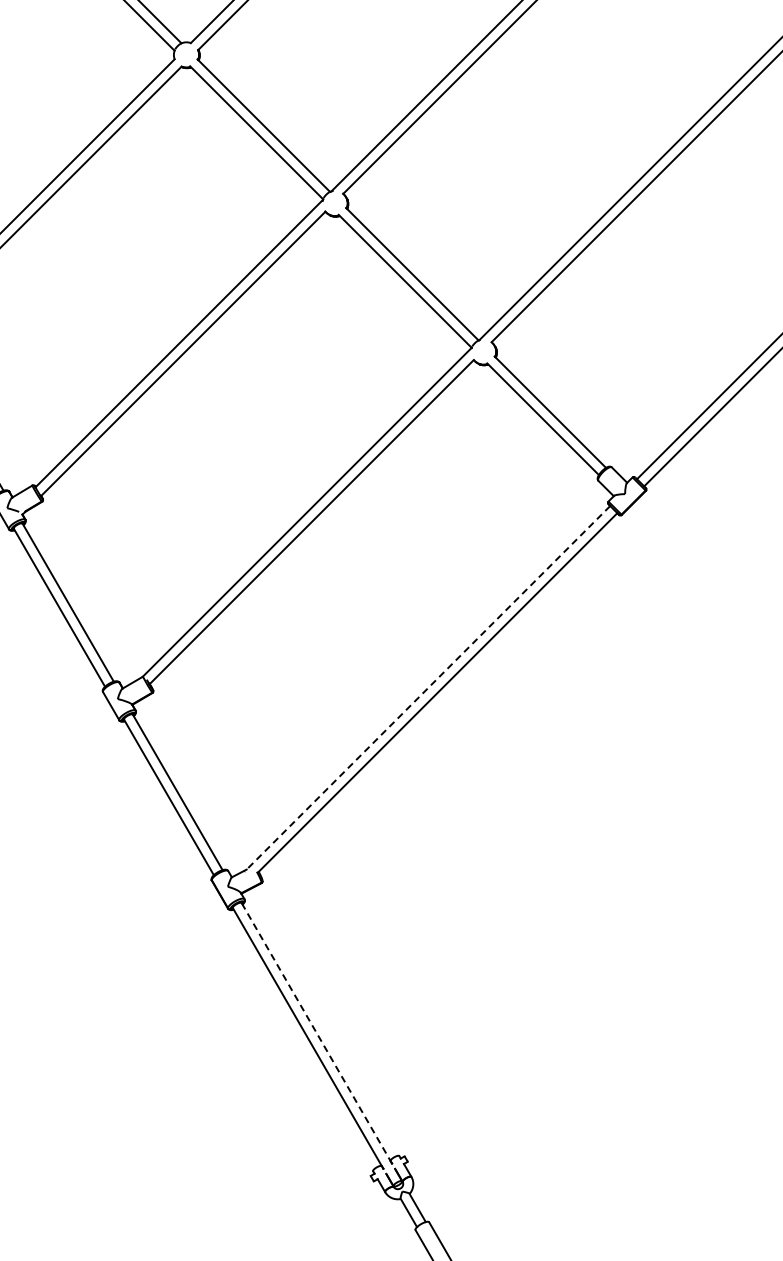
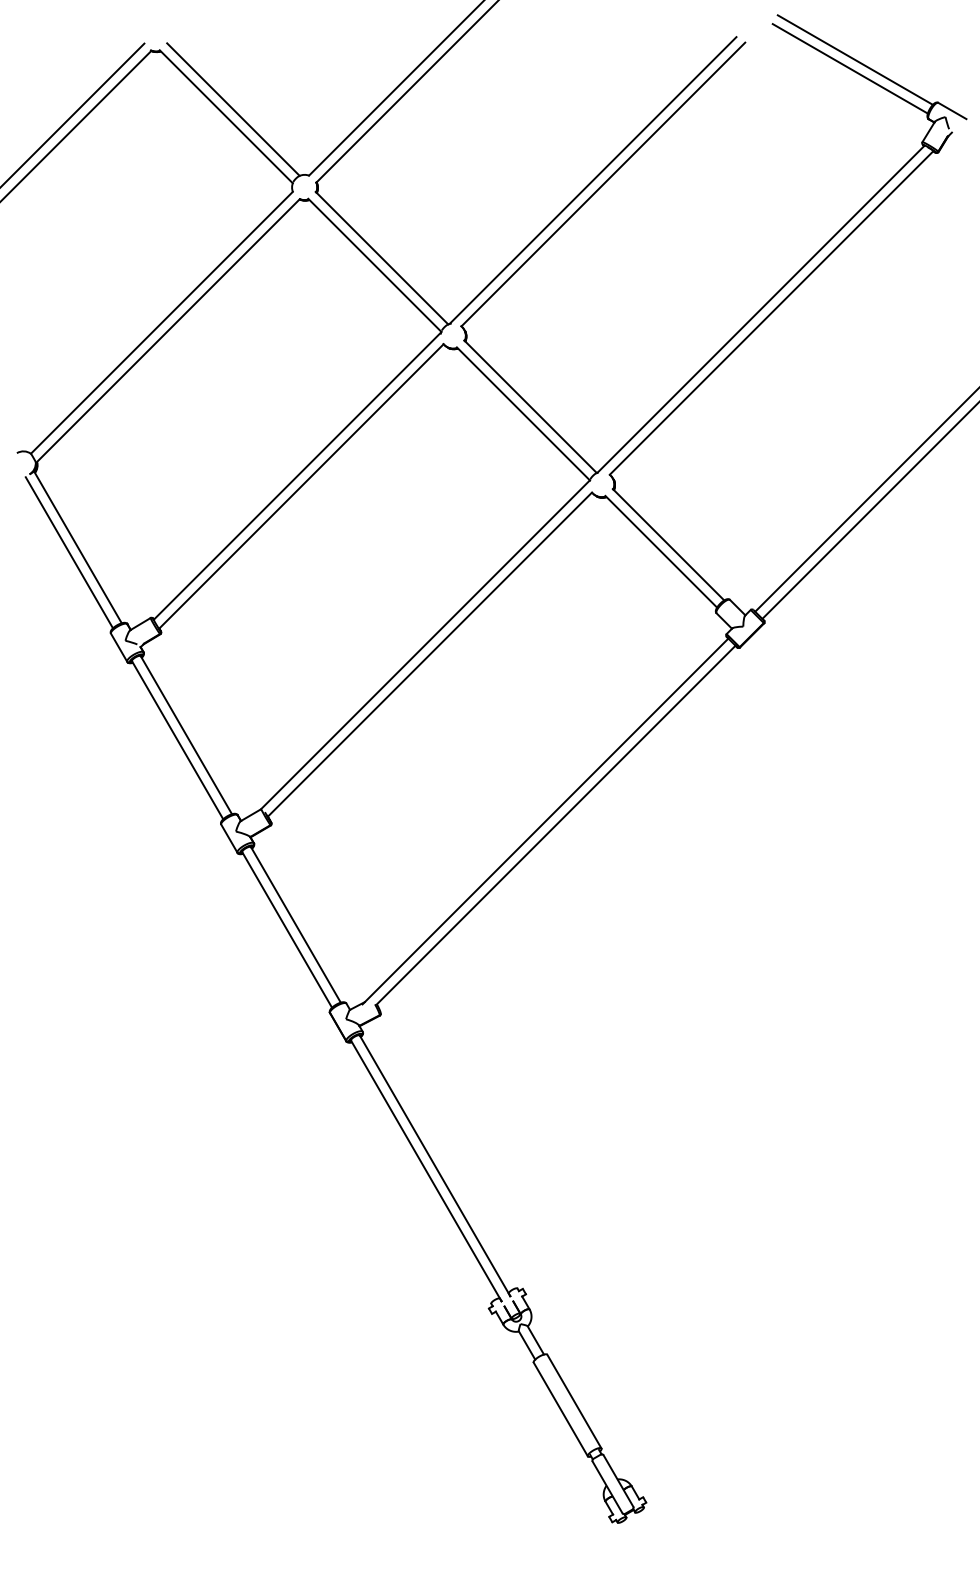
line: (427, 688) -> (545, 821), dashed -> solid
line: (316, 1032) -> (434, 1165), dashed -> solid

